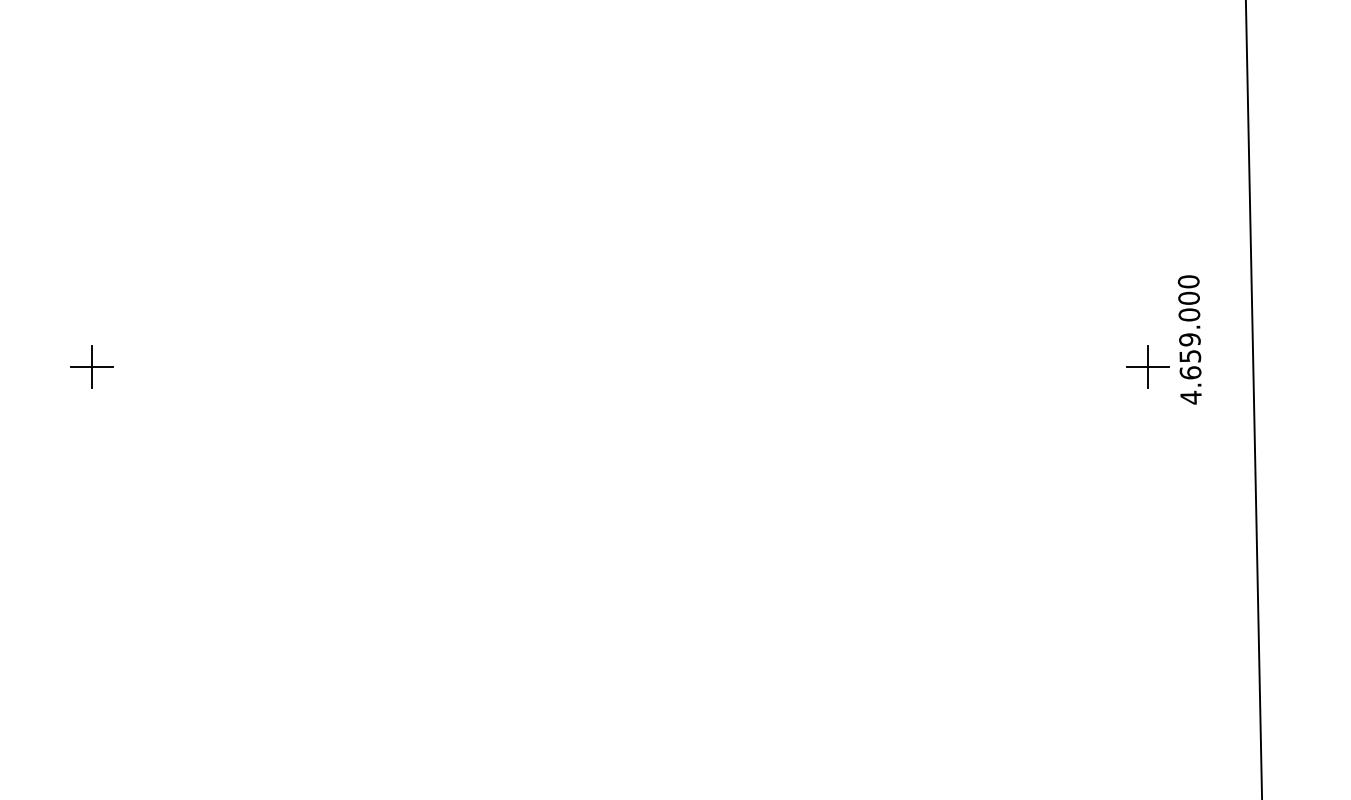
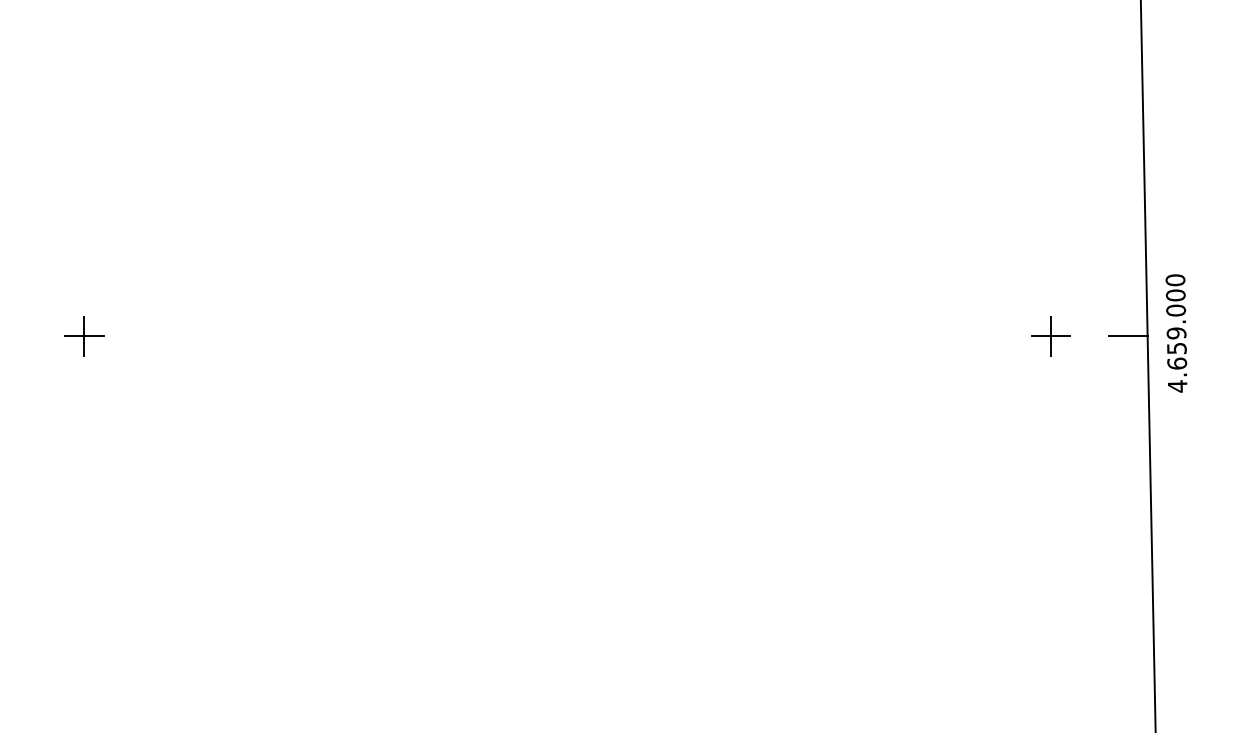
text: (1189, 339) -> (1176, 333), moved
line: (1231, 367) -> (1127, 336), added

